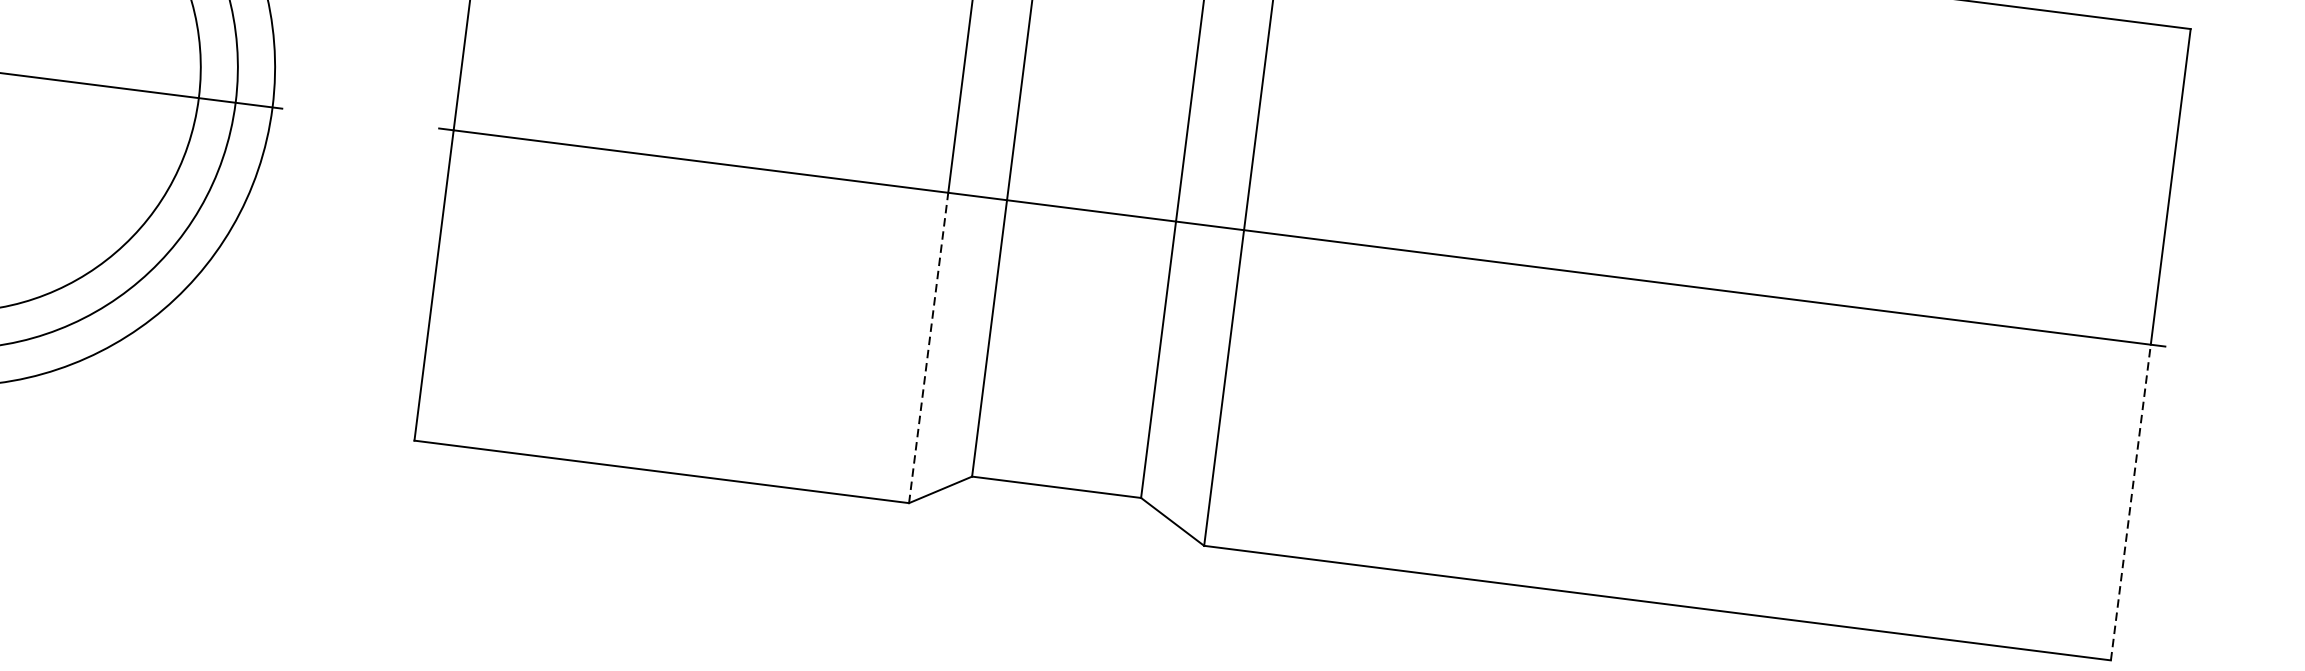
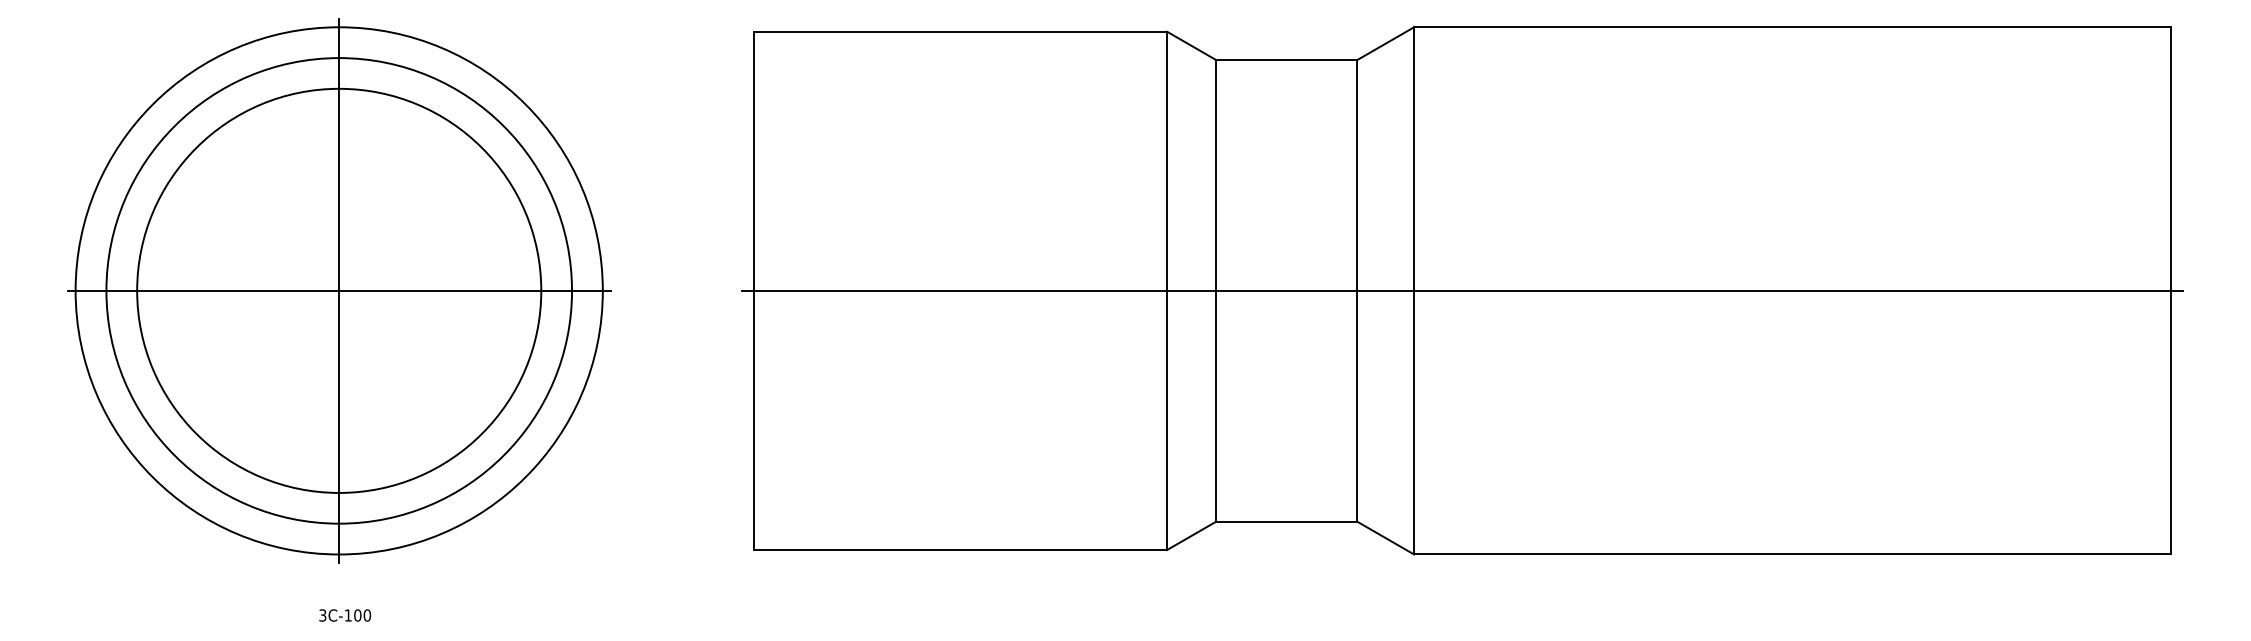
line: (929, 348) -> (1167, 420), dashed -> solid
line: (2131, 502) -> (2171, 422), dashed -> solid

